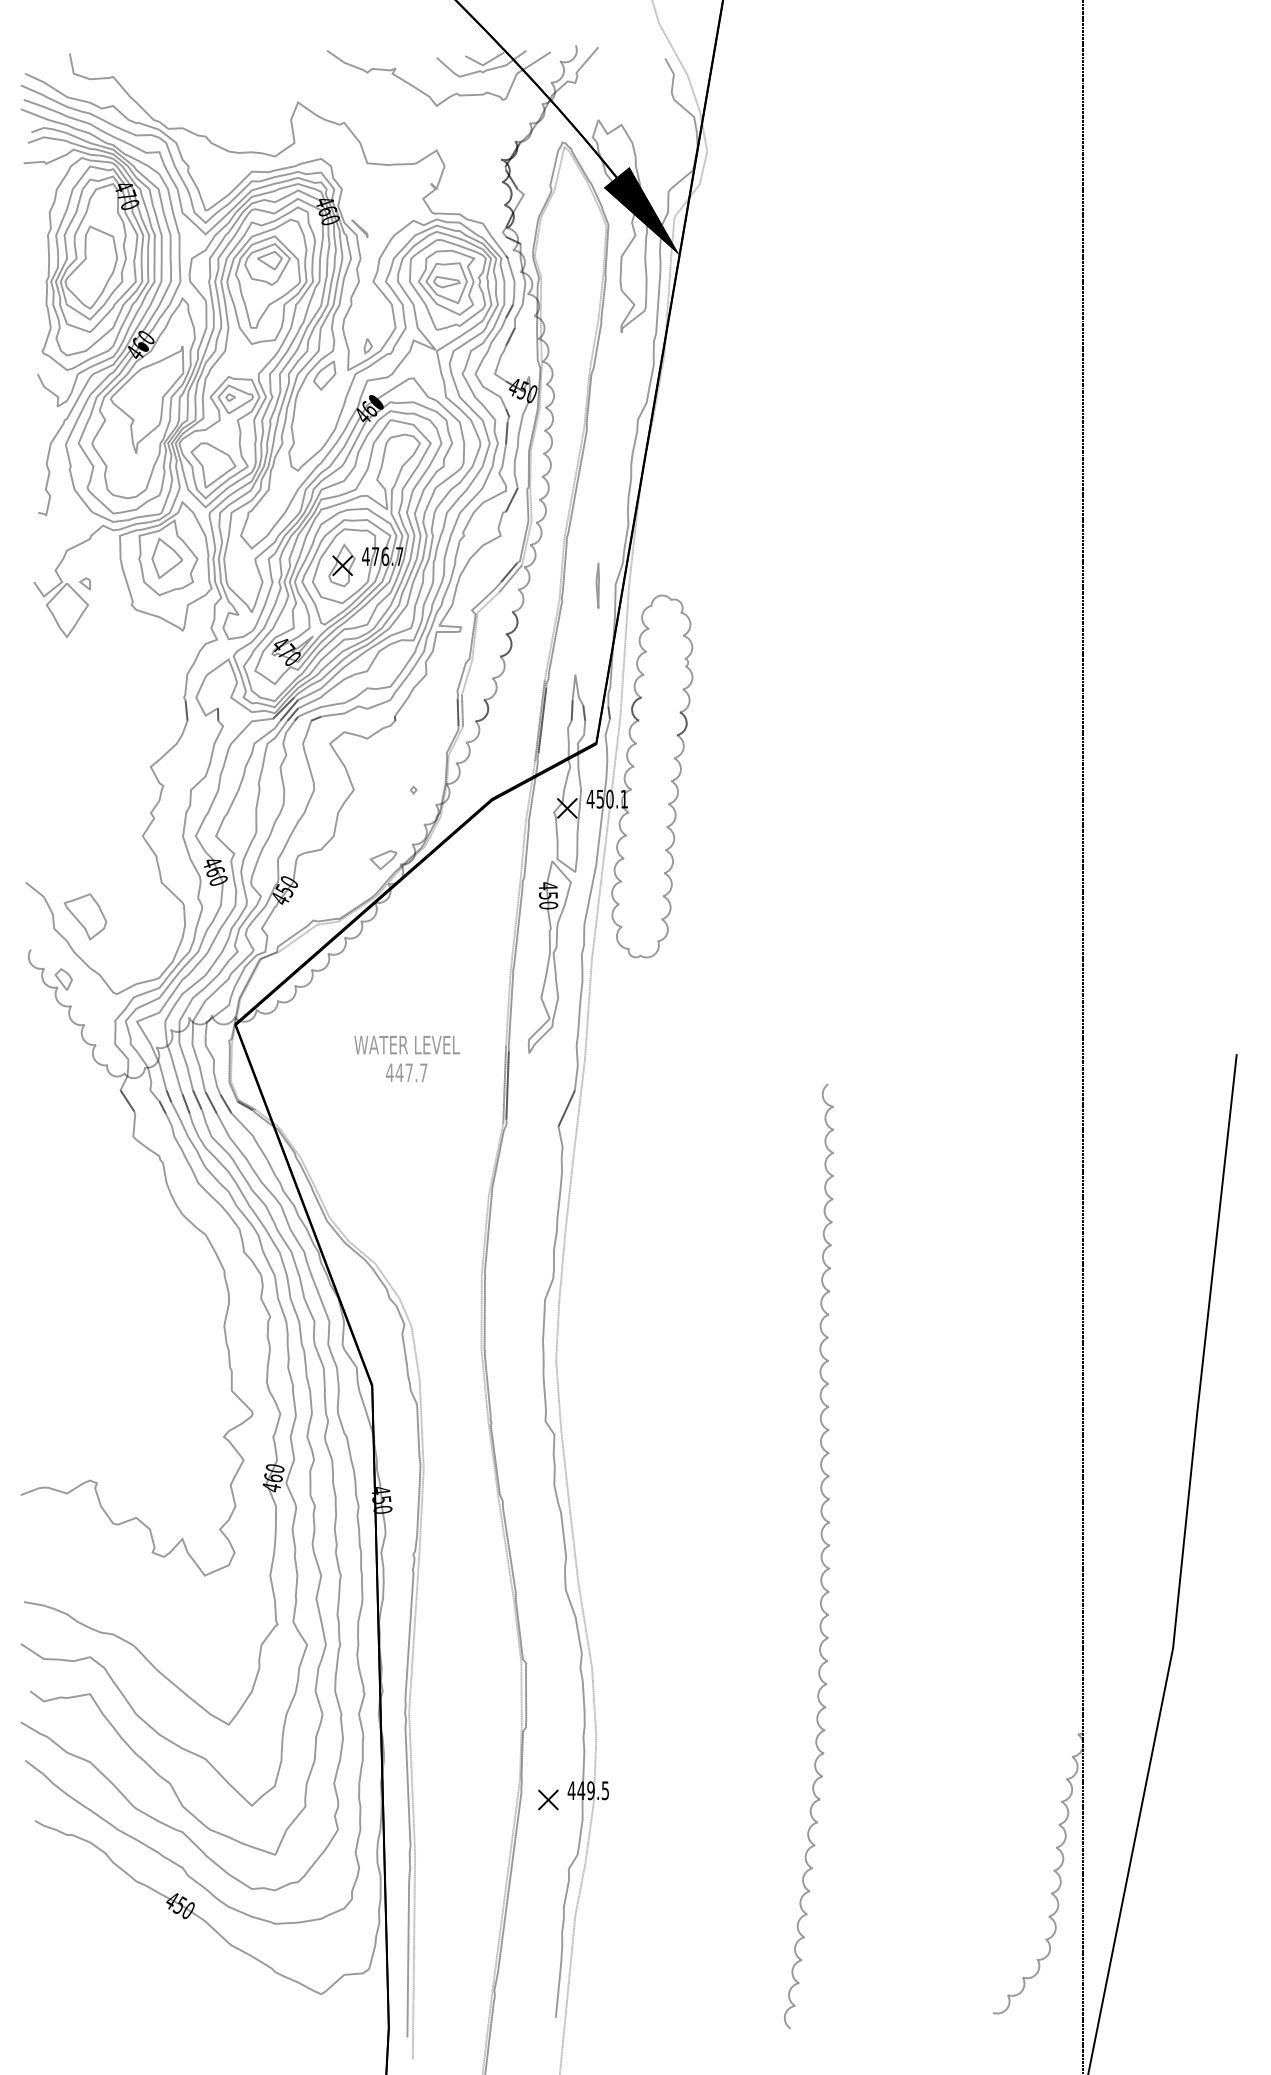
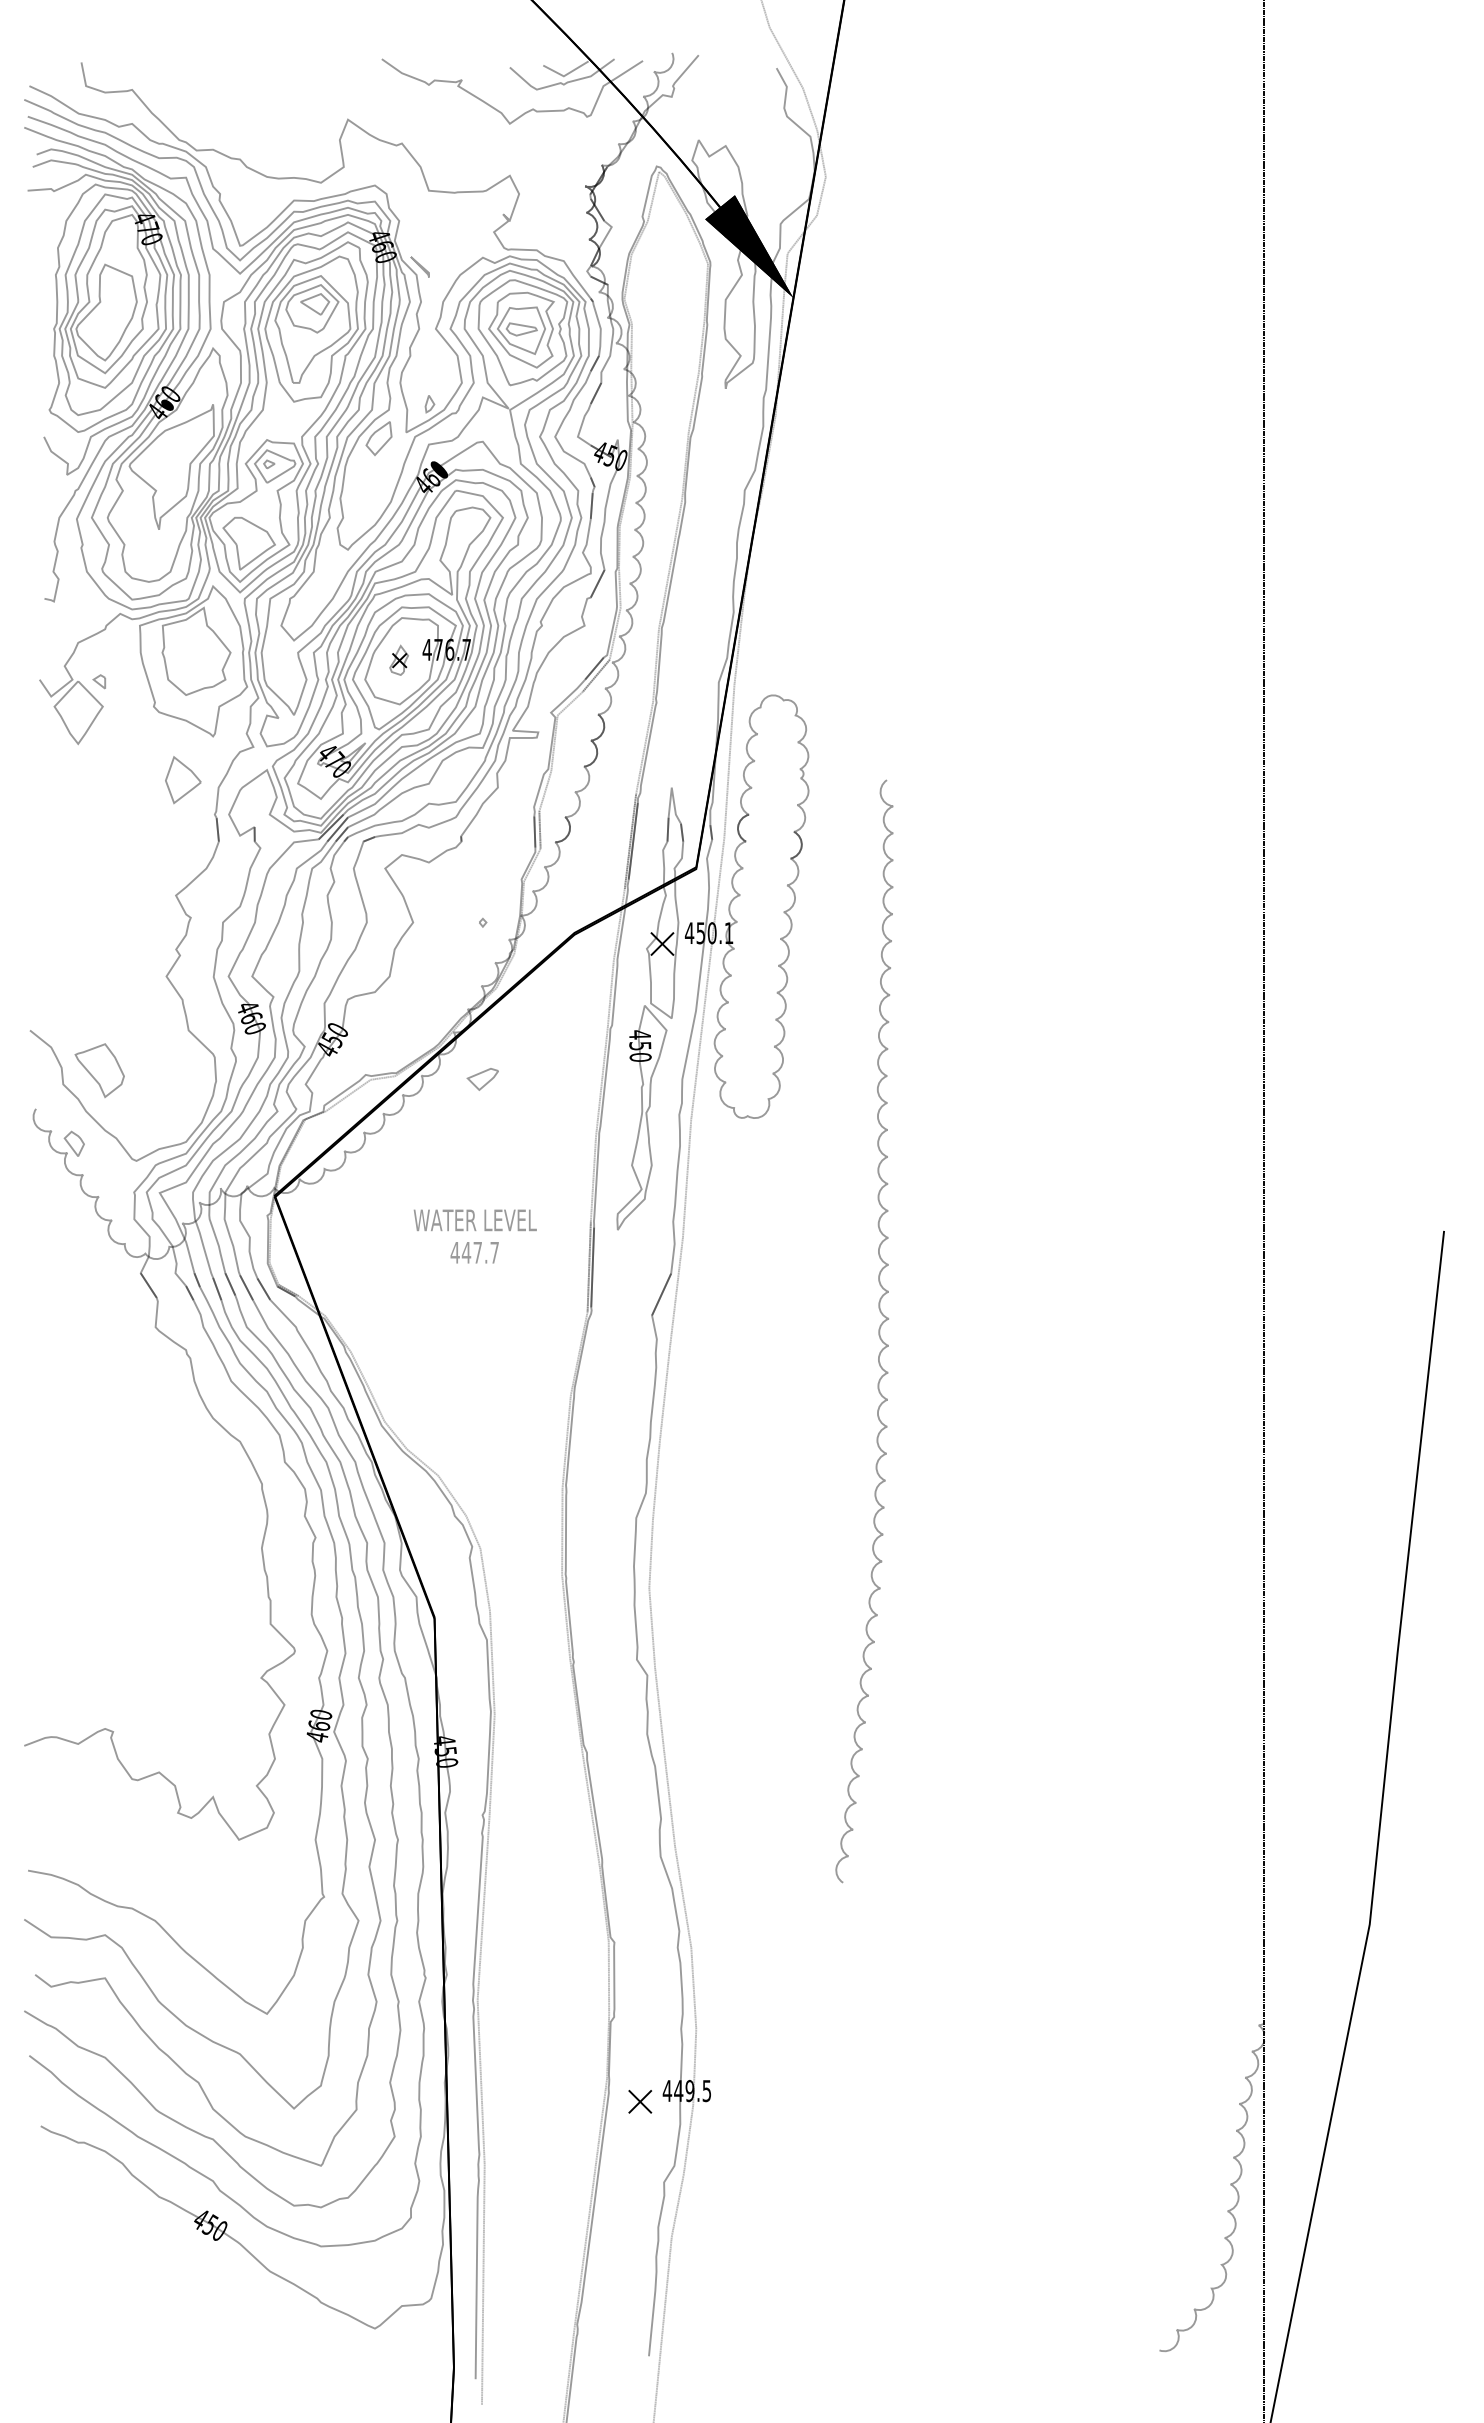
part: (167, 557) -> (183, 779), moved
part: (341, 565) -> (398, 660), size x0.6
part: (597, 585) -> (697, 683), removed
part: (383, 860) -> (482, 1079), moved
curve: (820, 1556) -> (878, 1331), moved

